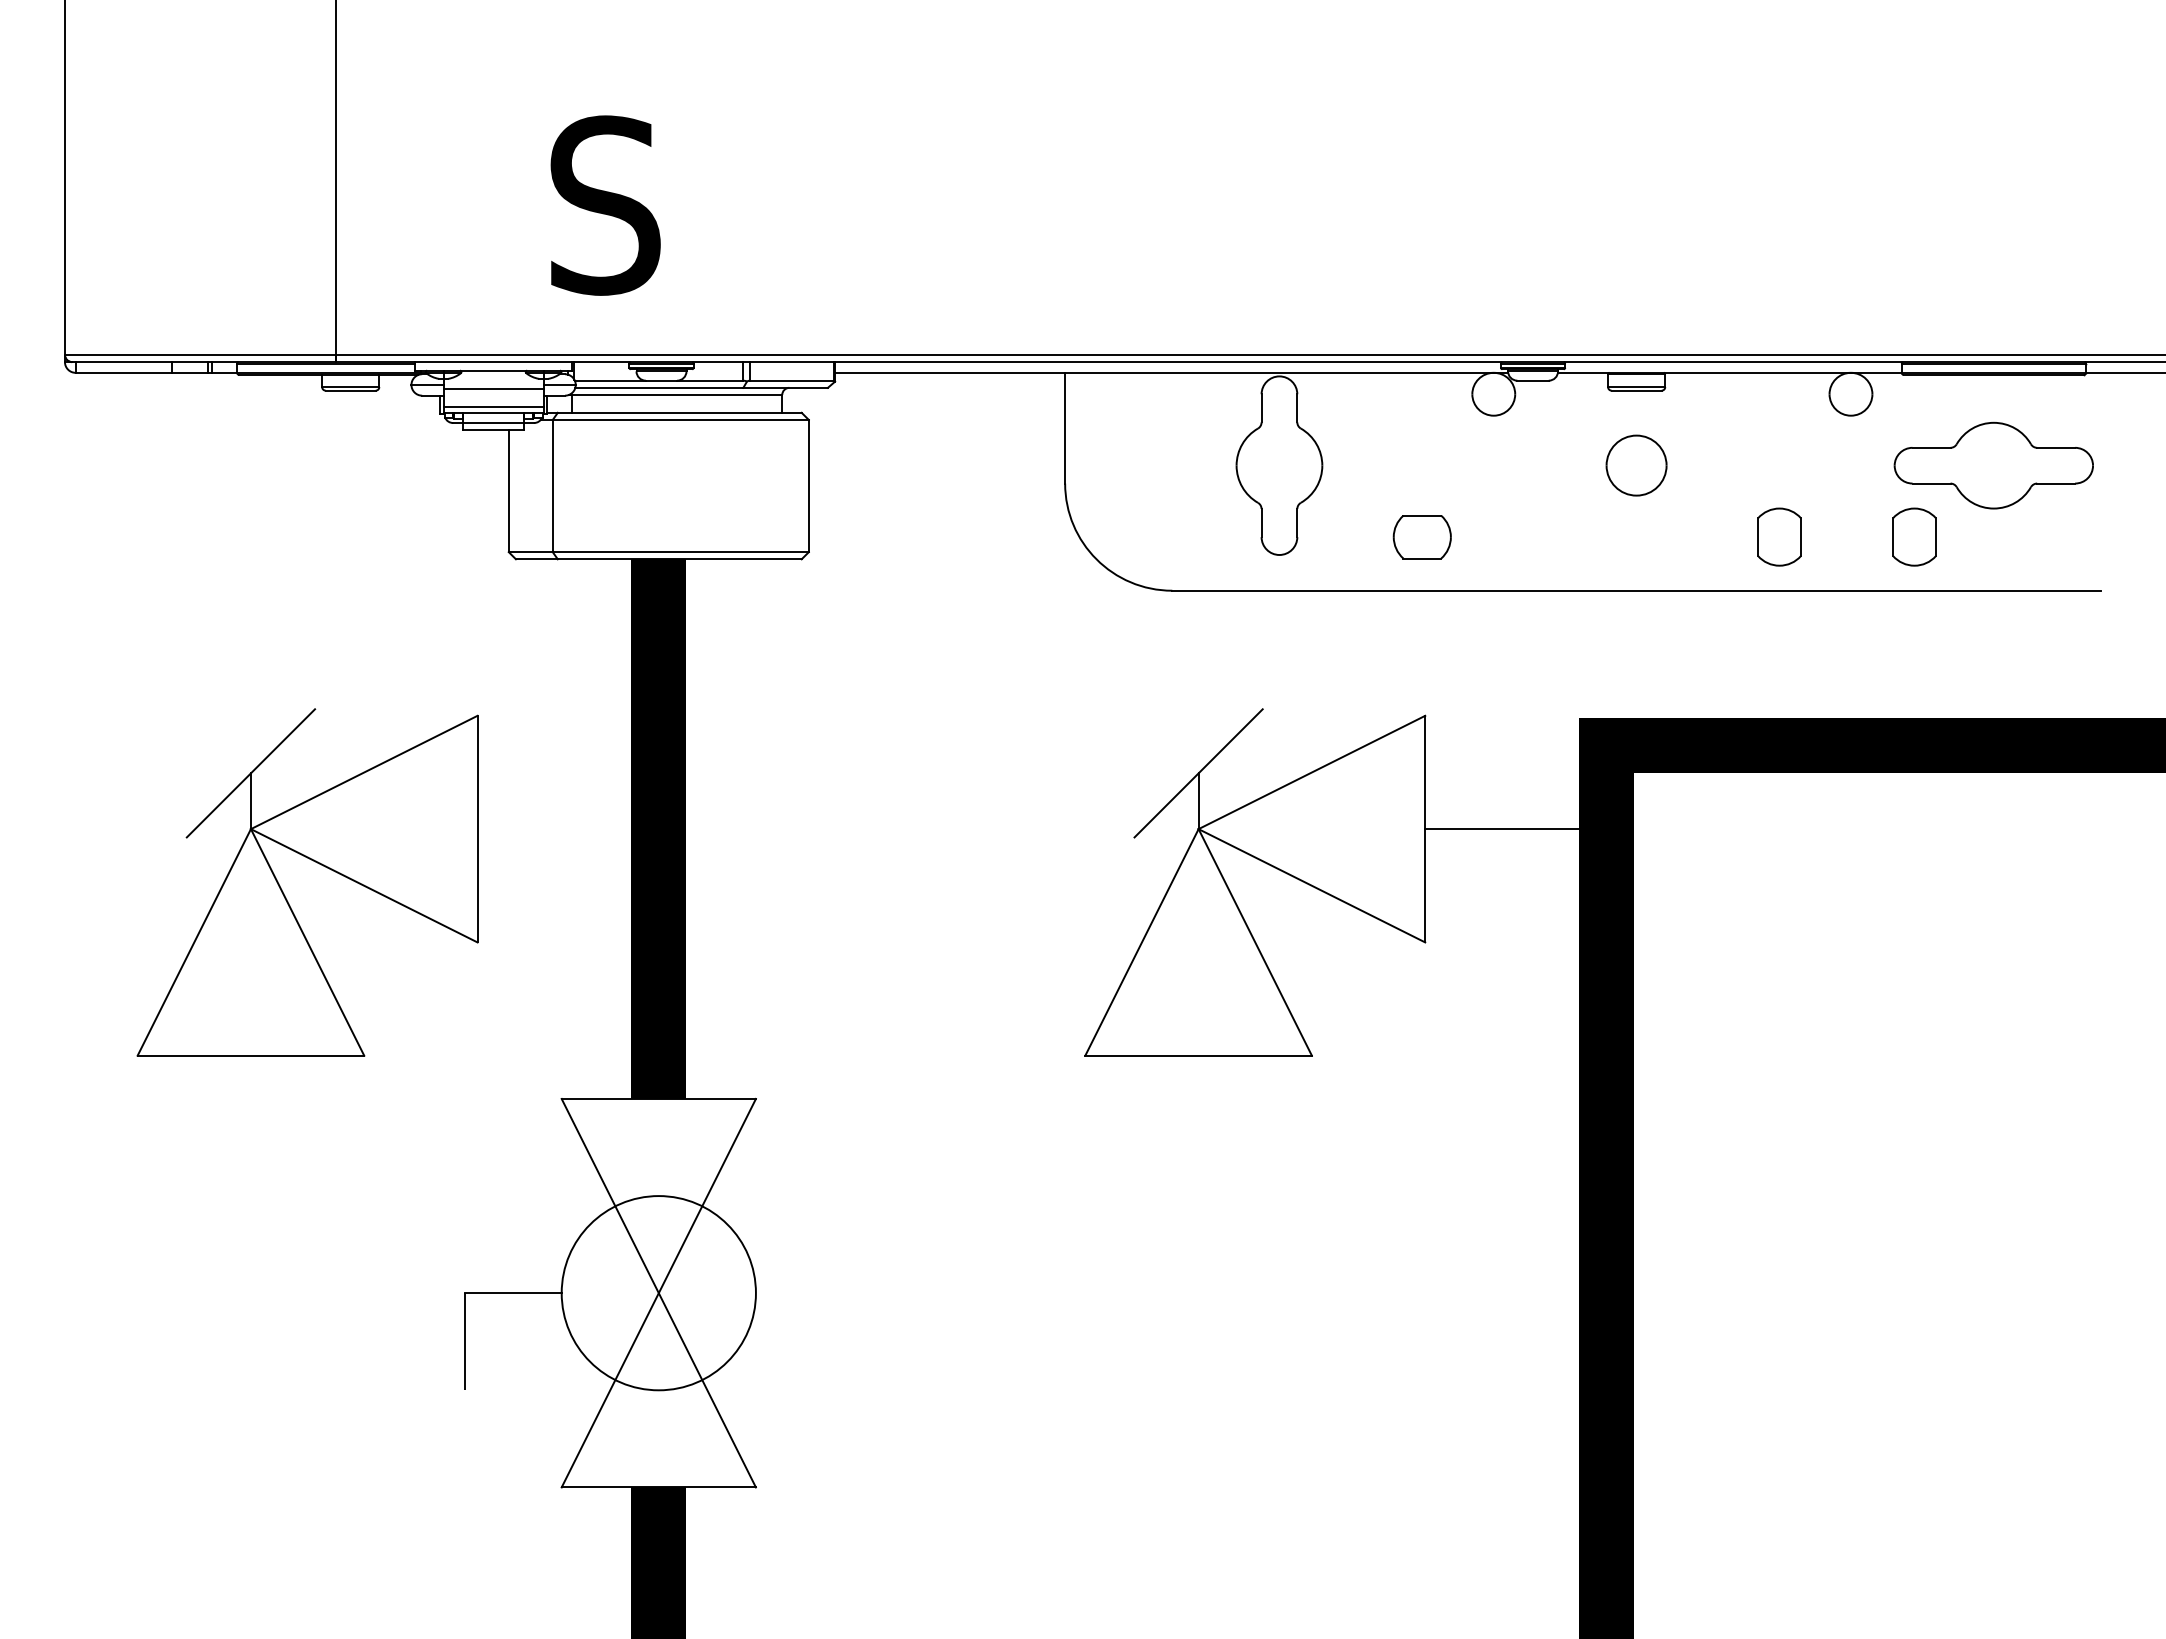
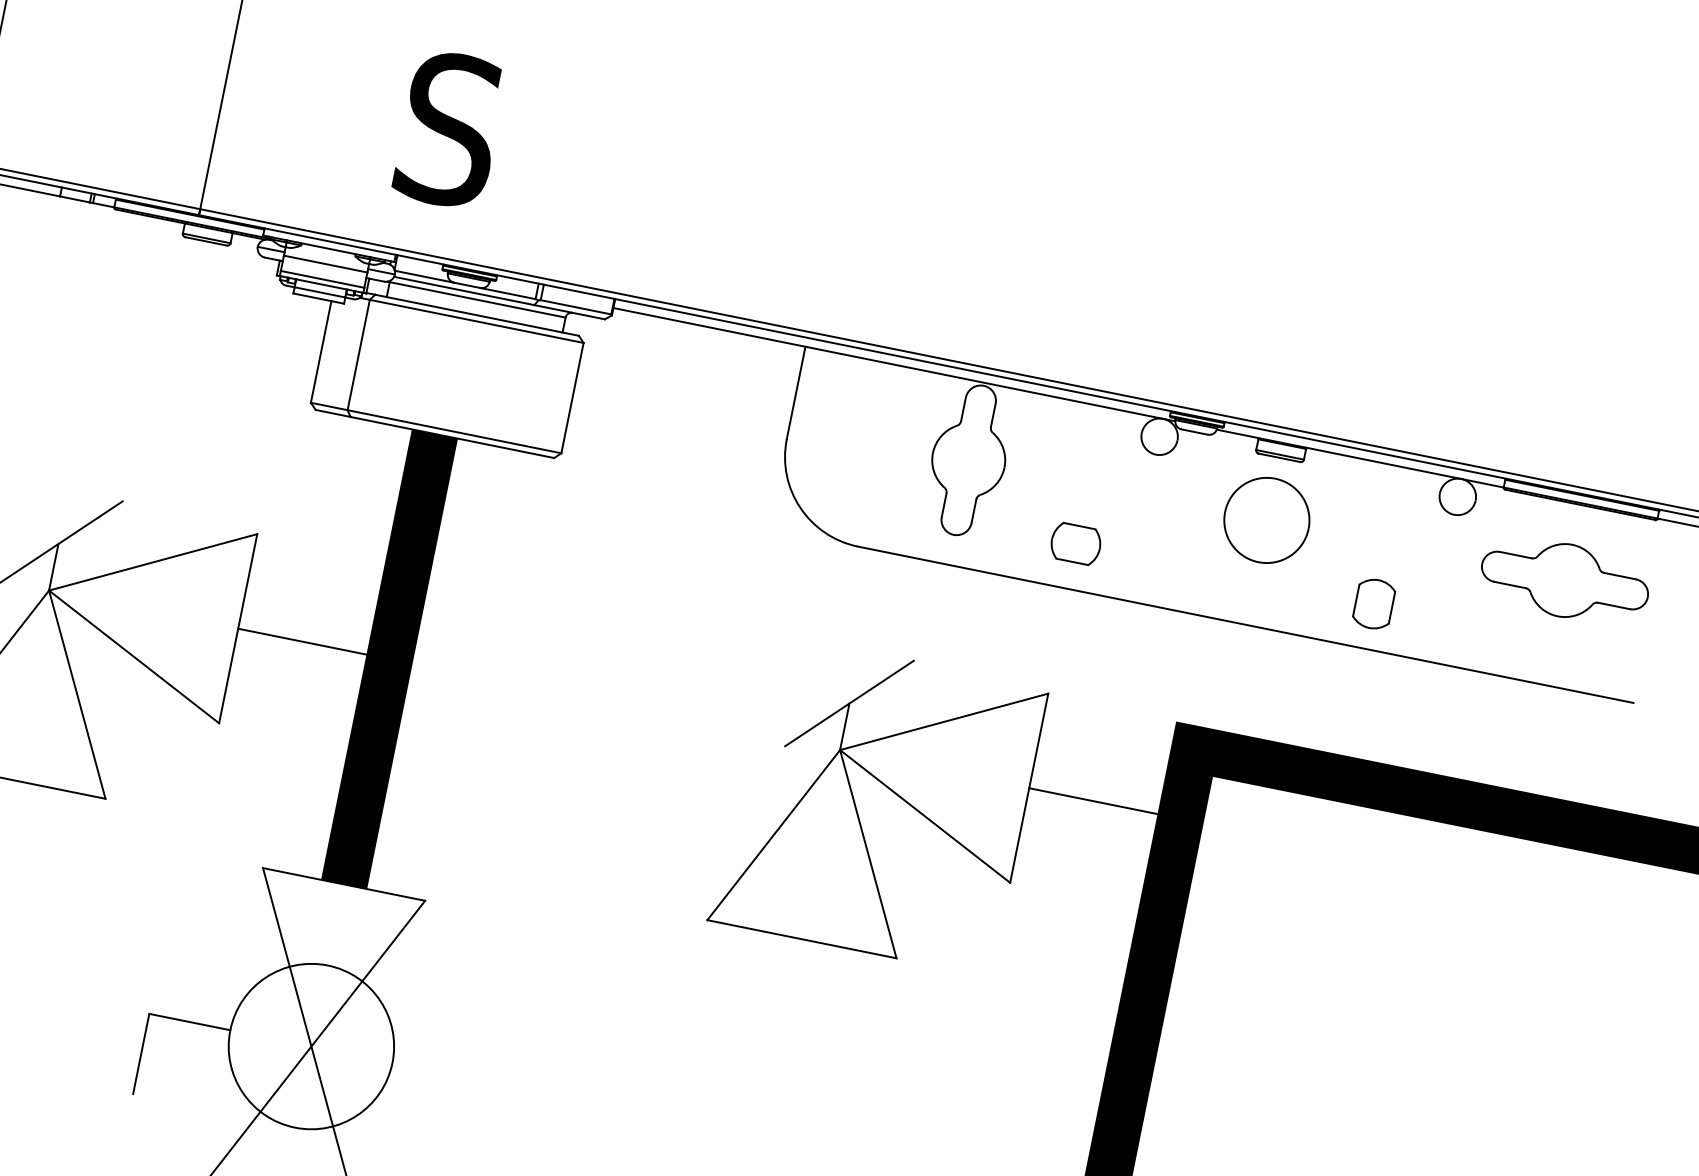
part: (1636, 465) -> (1266, 520), size x1.67
part: (1914, 536) -> (1486, 626), removed
line: (567, 829) -> (313, 644), added

